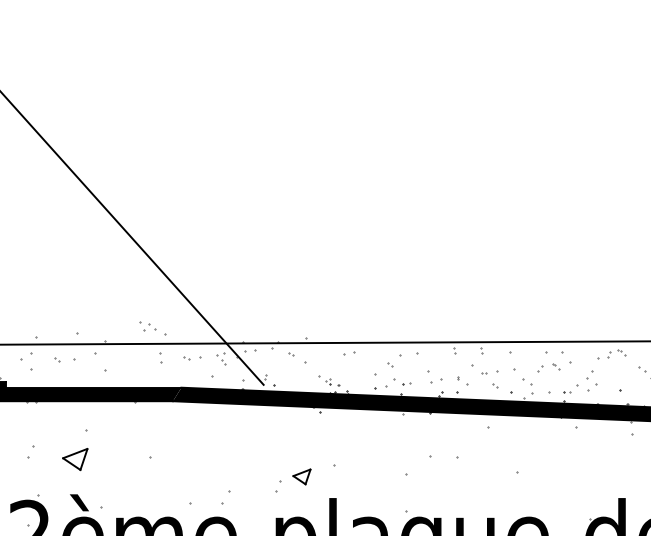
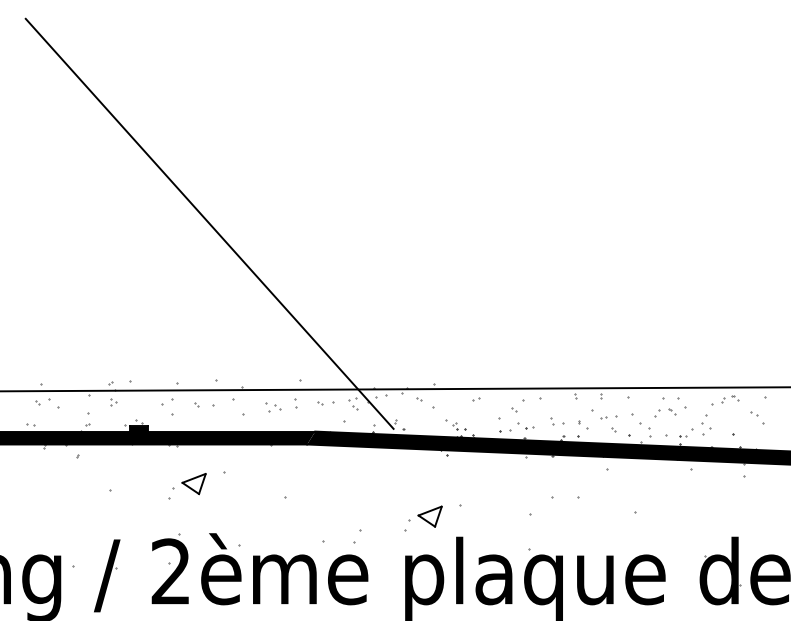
part: (148, 326) -> (273, 407), moved
part: (350, 354) -> (476, 399), size x0.62
part: (430, 377) -> (552, 421), size x0.62
part: (74, 460) -> (193, 484), moved
part: (301, 476) -> (429, 516), size x1.43

